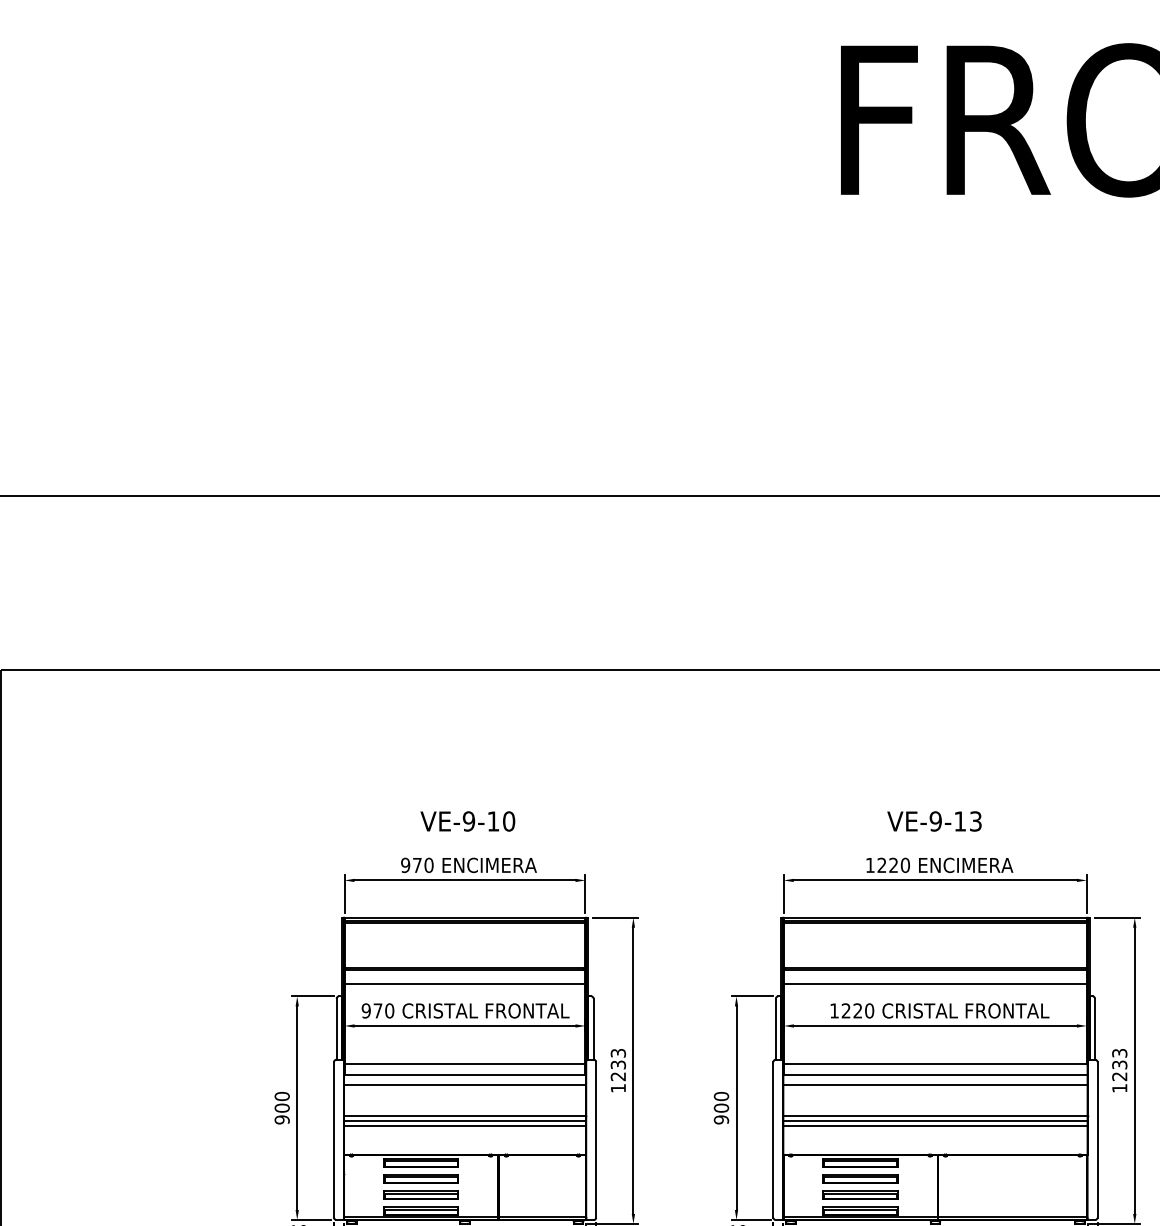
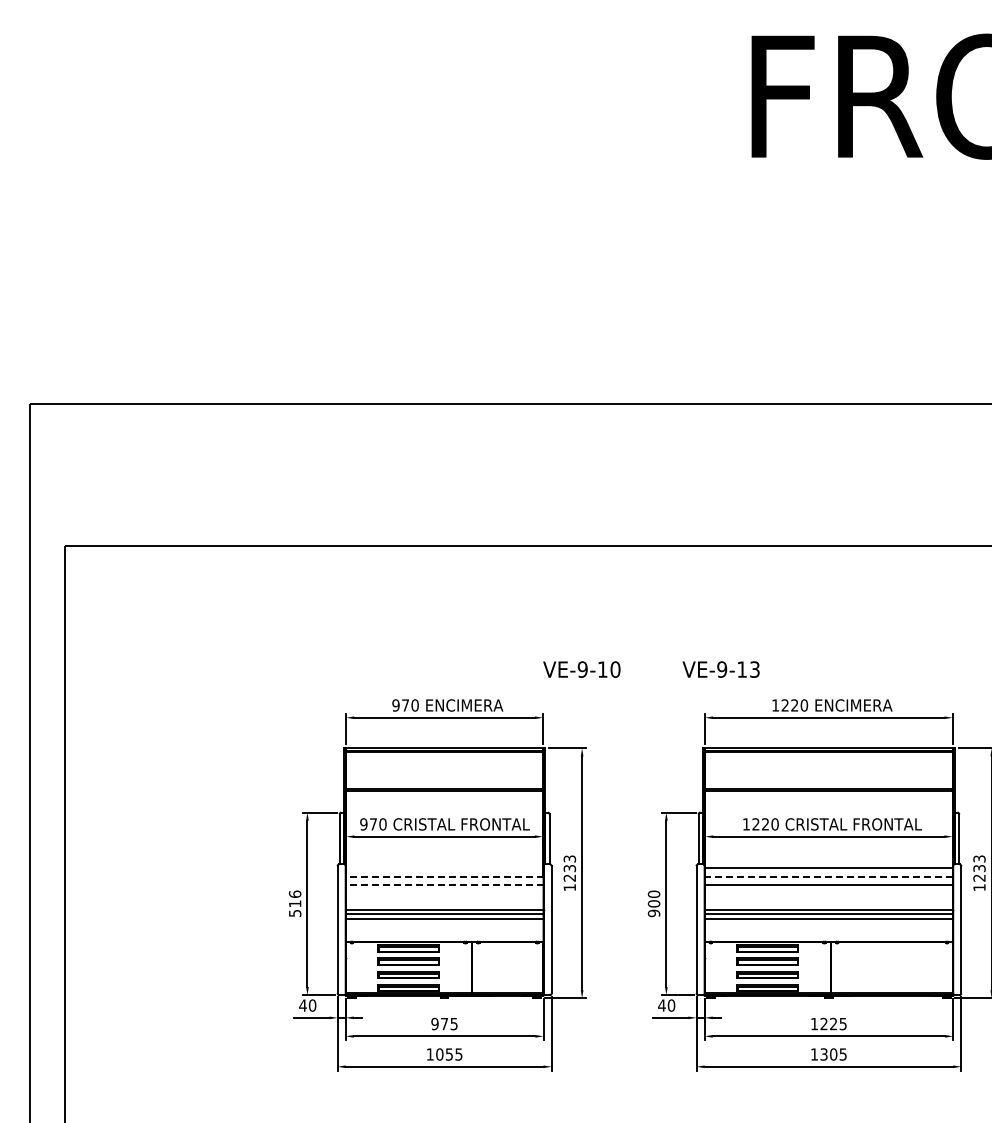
text: (467, 821) -> (581, 669), moved
text: (933, 821) -> (720, 669), moved
line: (464, 984) -> (444, 802), removed
line: (934, 984) -> (828, 802), removed
line: (464, 1064) -> (444, 868), removed
line: (464, 1075) -> (444, 877), solid -> dashed
line: (934, 1075) -> (828, 877), solid -> dashed
line: (464, 1085) -> (444, 885), solid -> dashed
text: (282, 1107) -> (295, 903), 900 -> 516

